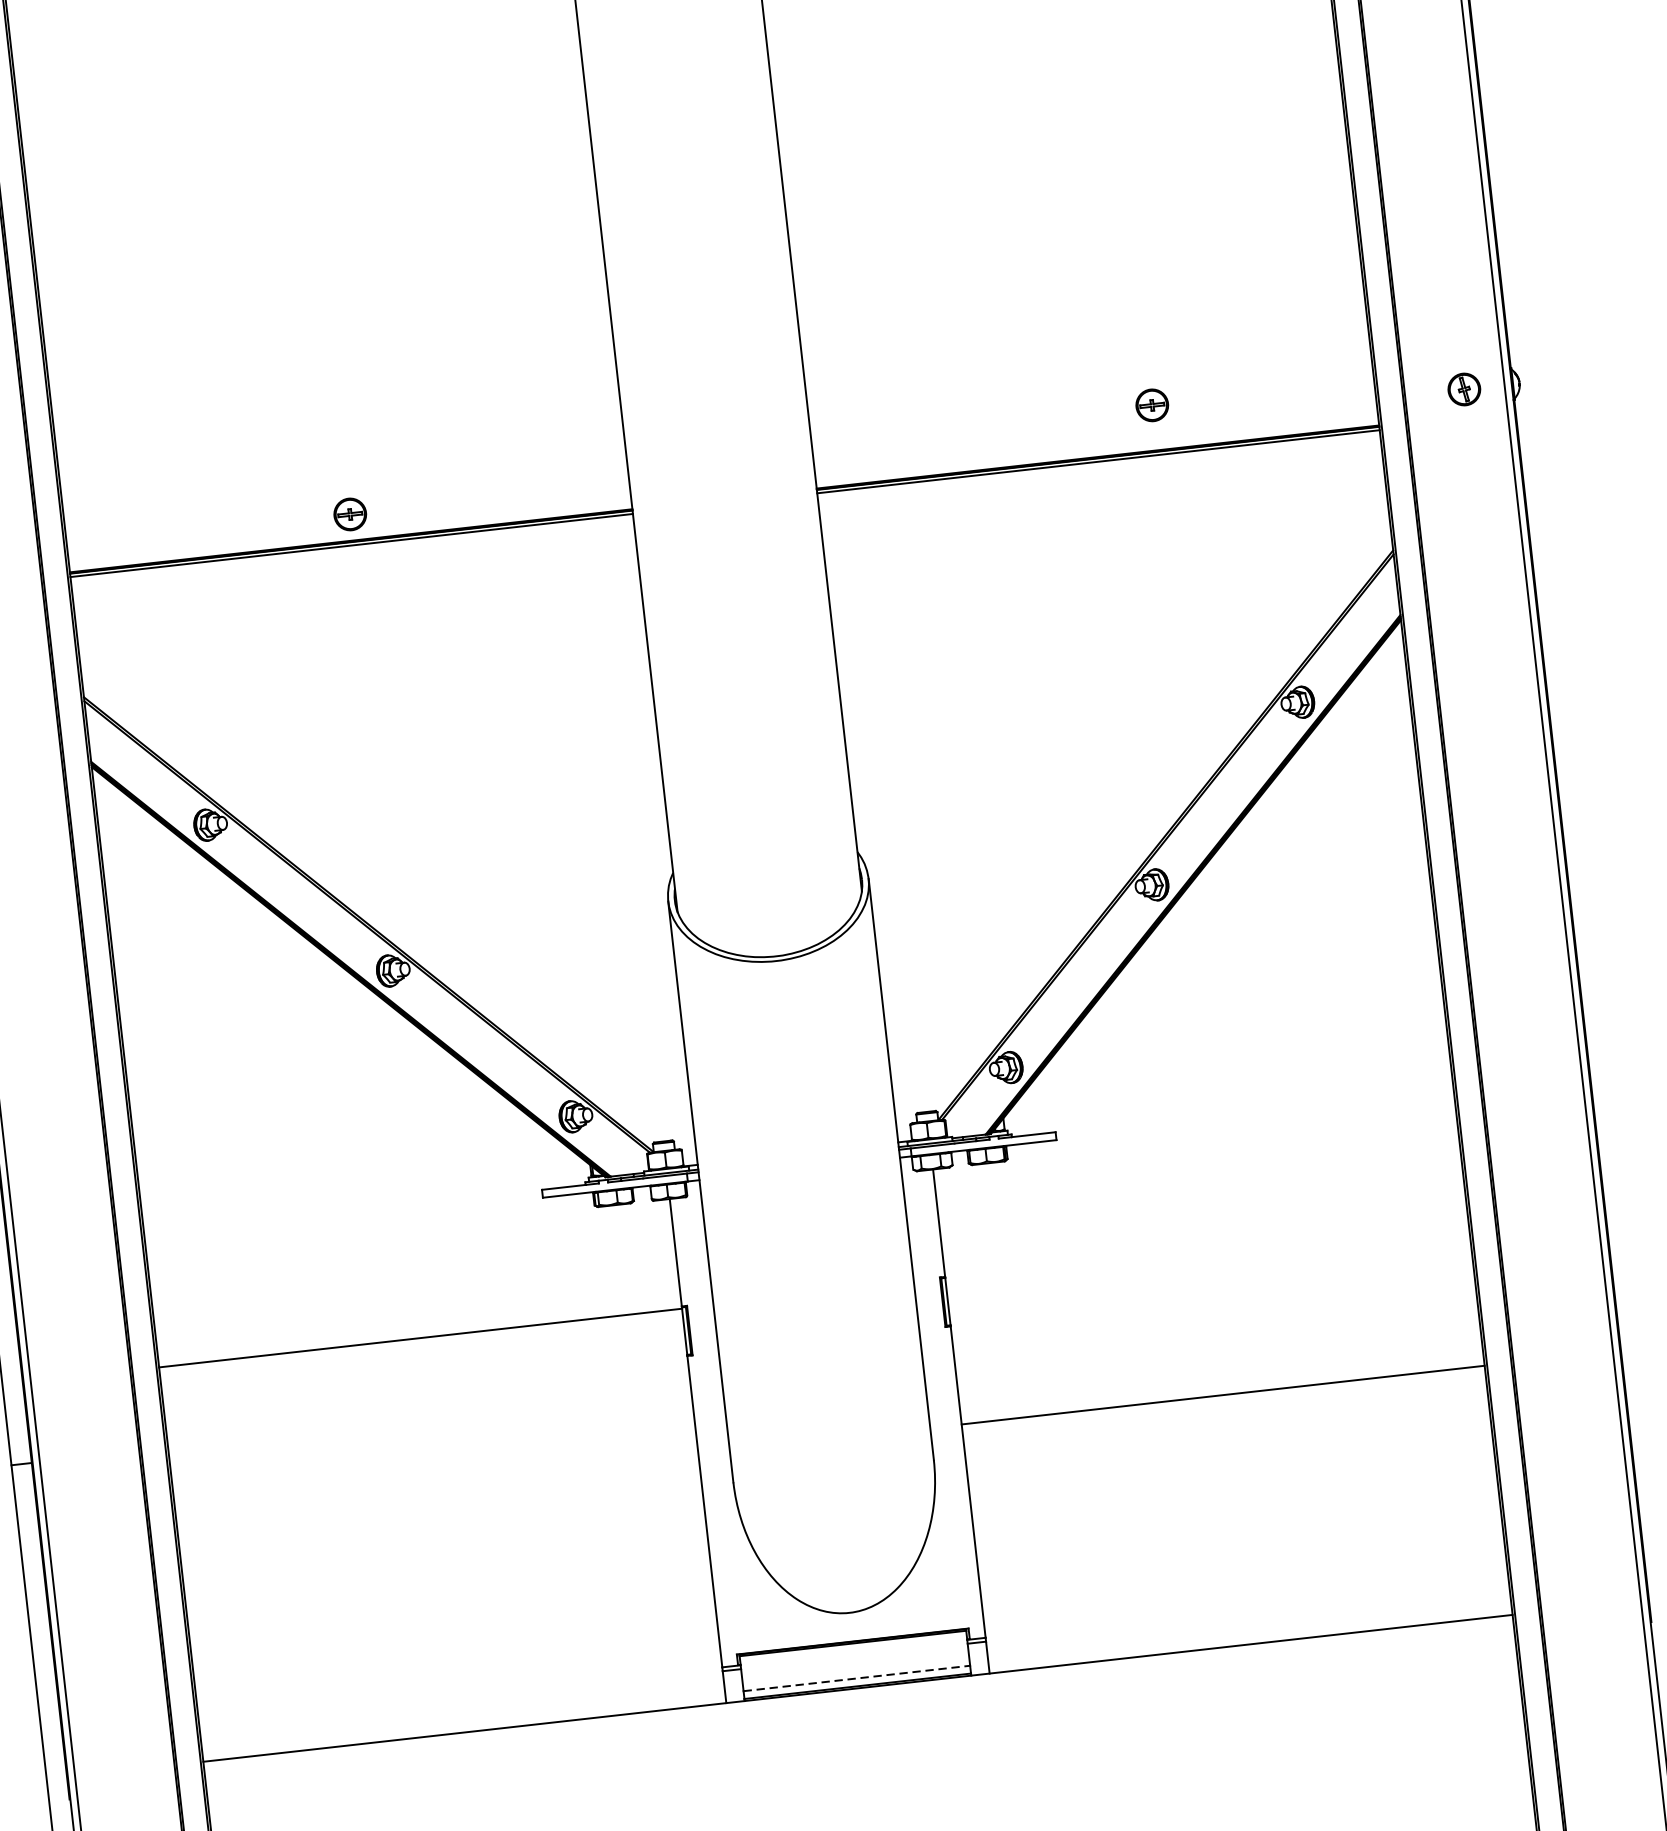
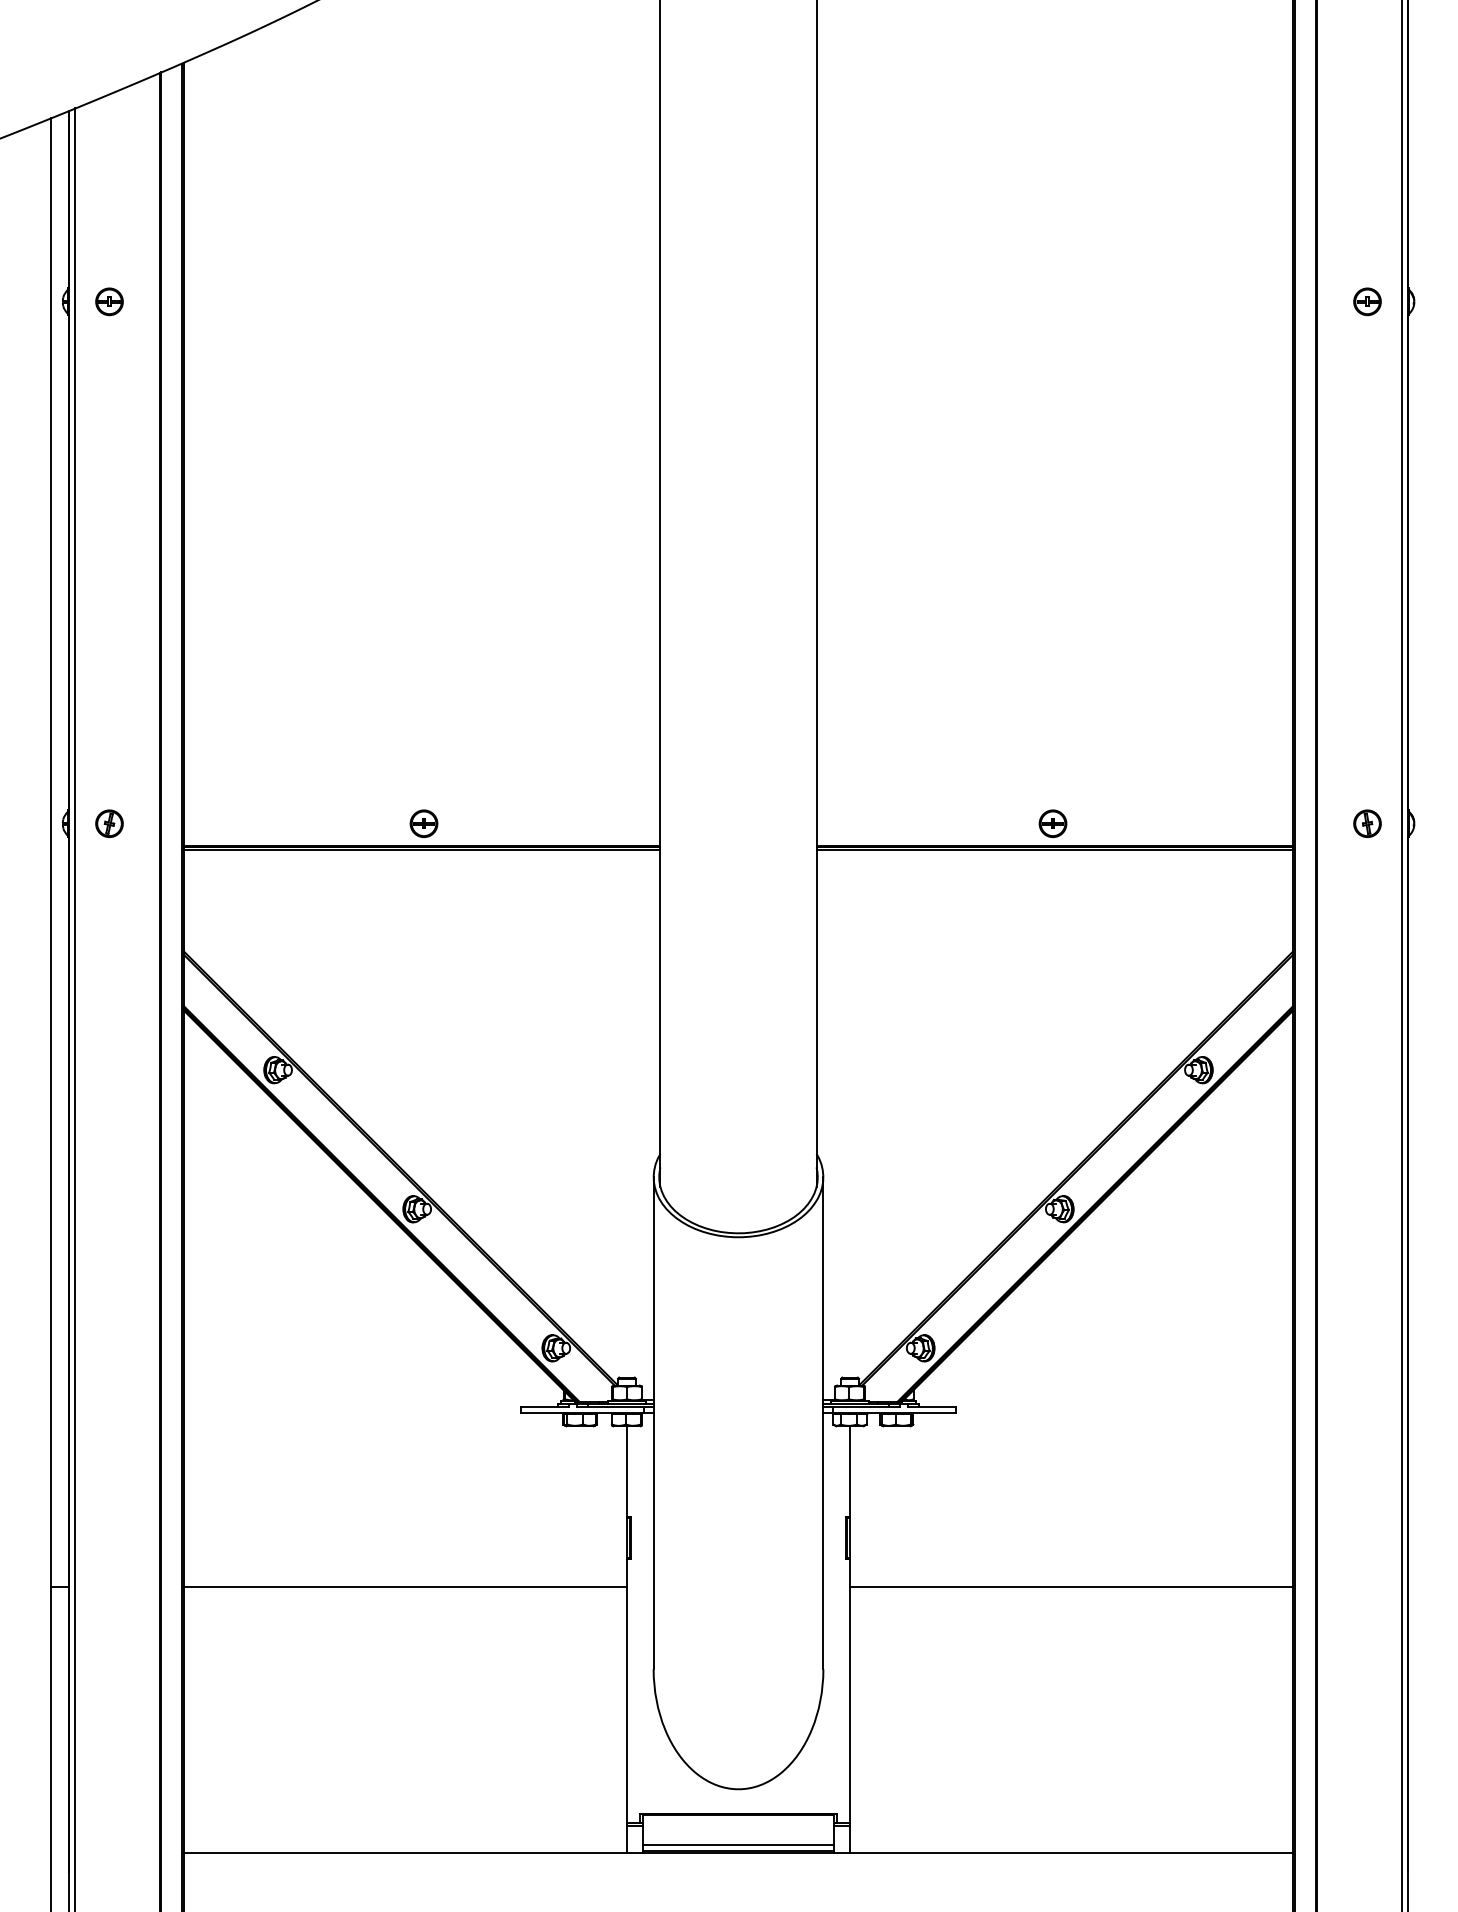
part: (1151, 405) -> (1052, 823), moved
line: (420, 1338) -> (405, 1587), moved
line: (1223, 1395) -> (1071, 1587), moved
line: (856, 1678) -> (738, 1844), dashed -> solid

